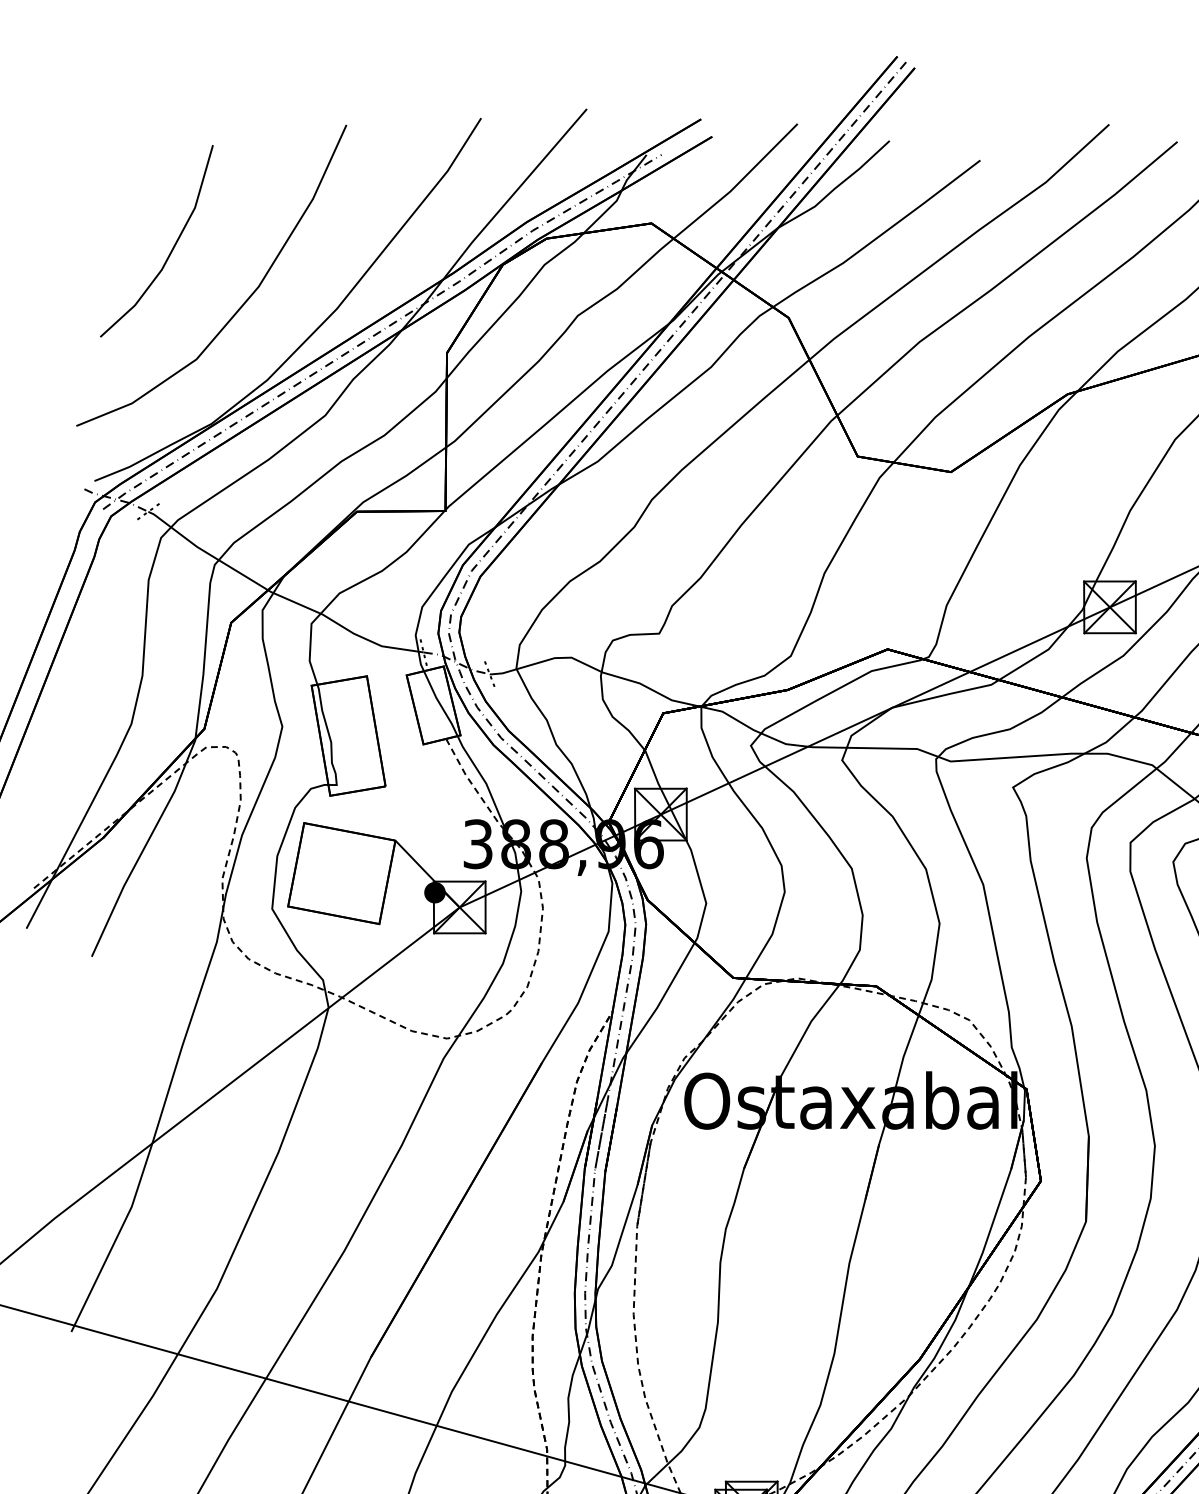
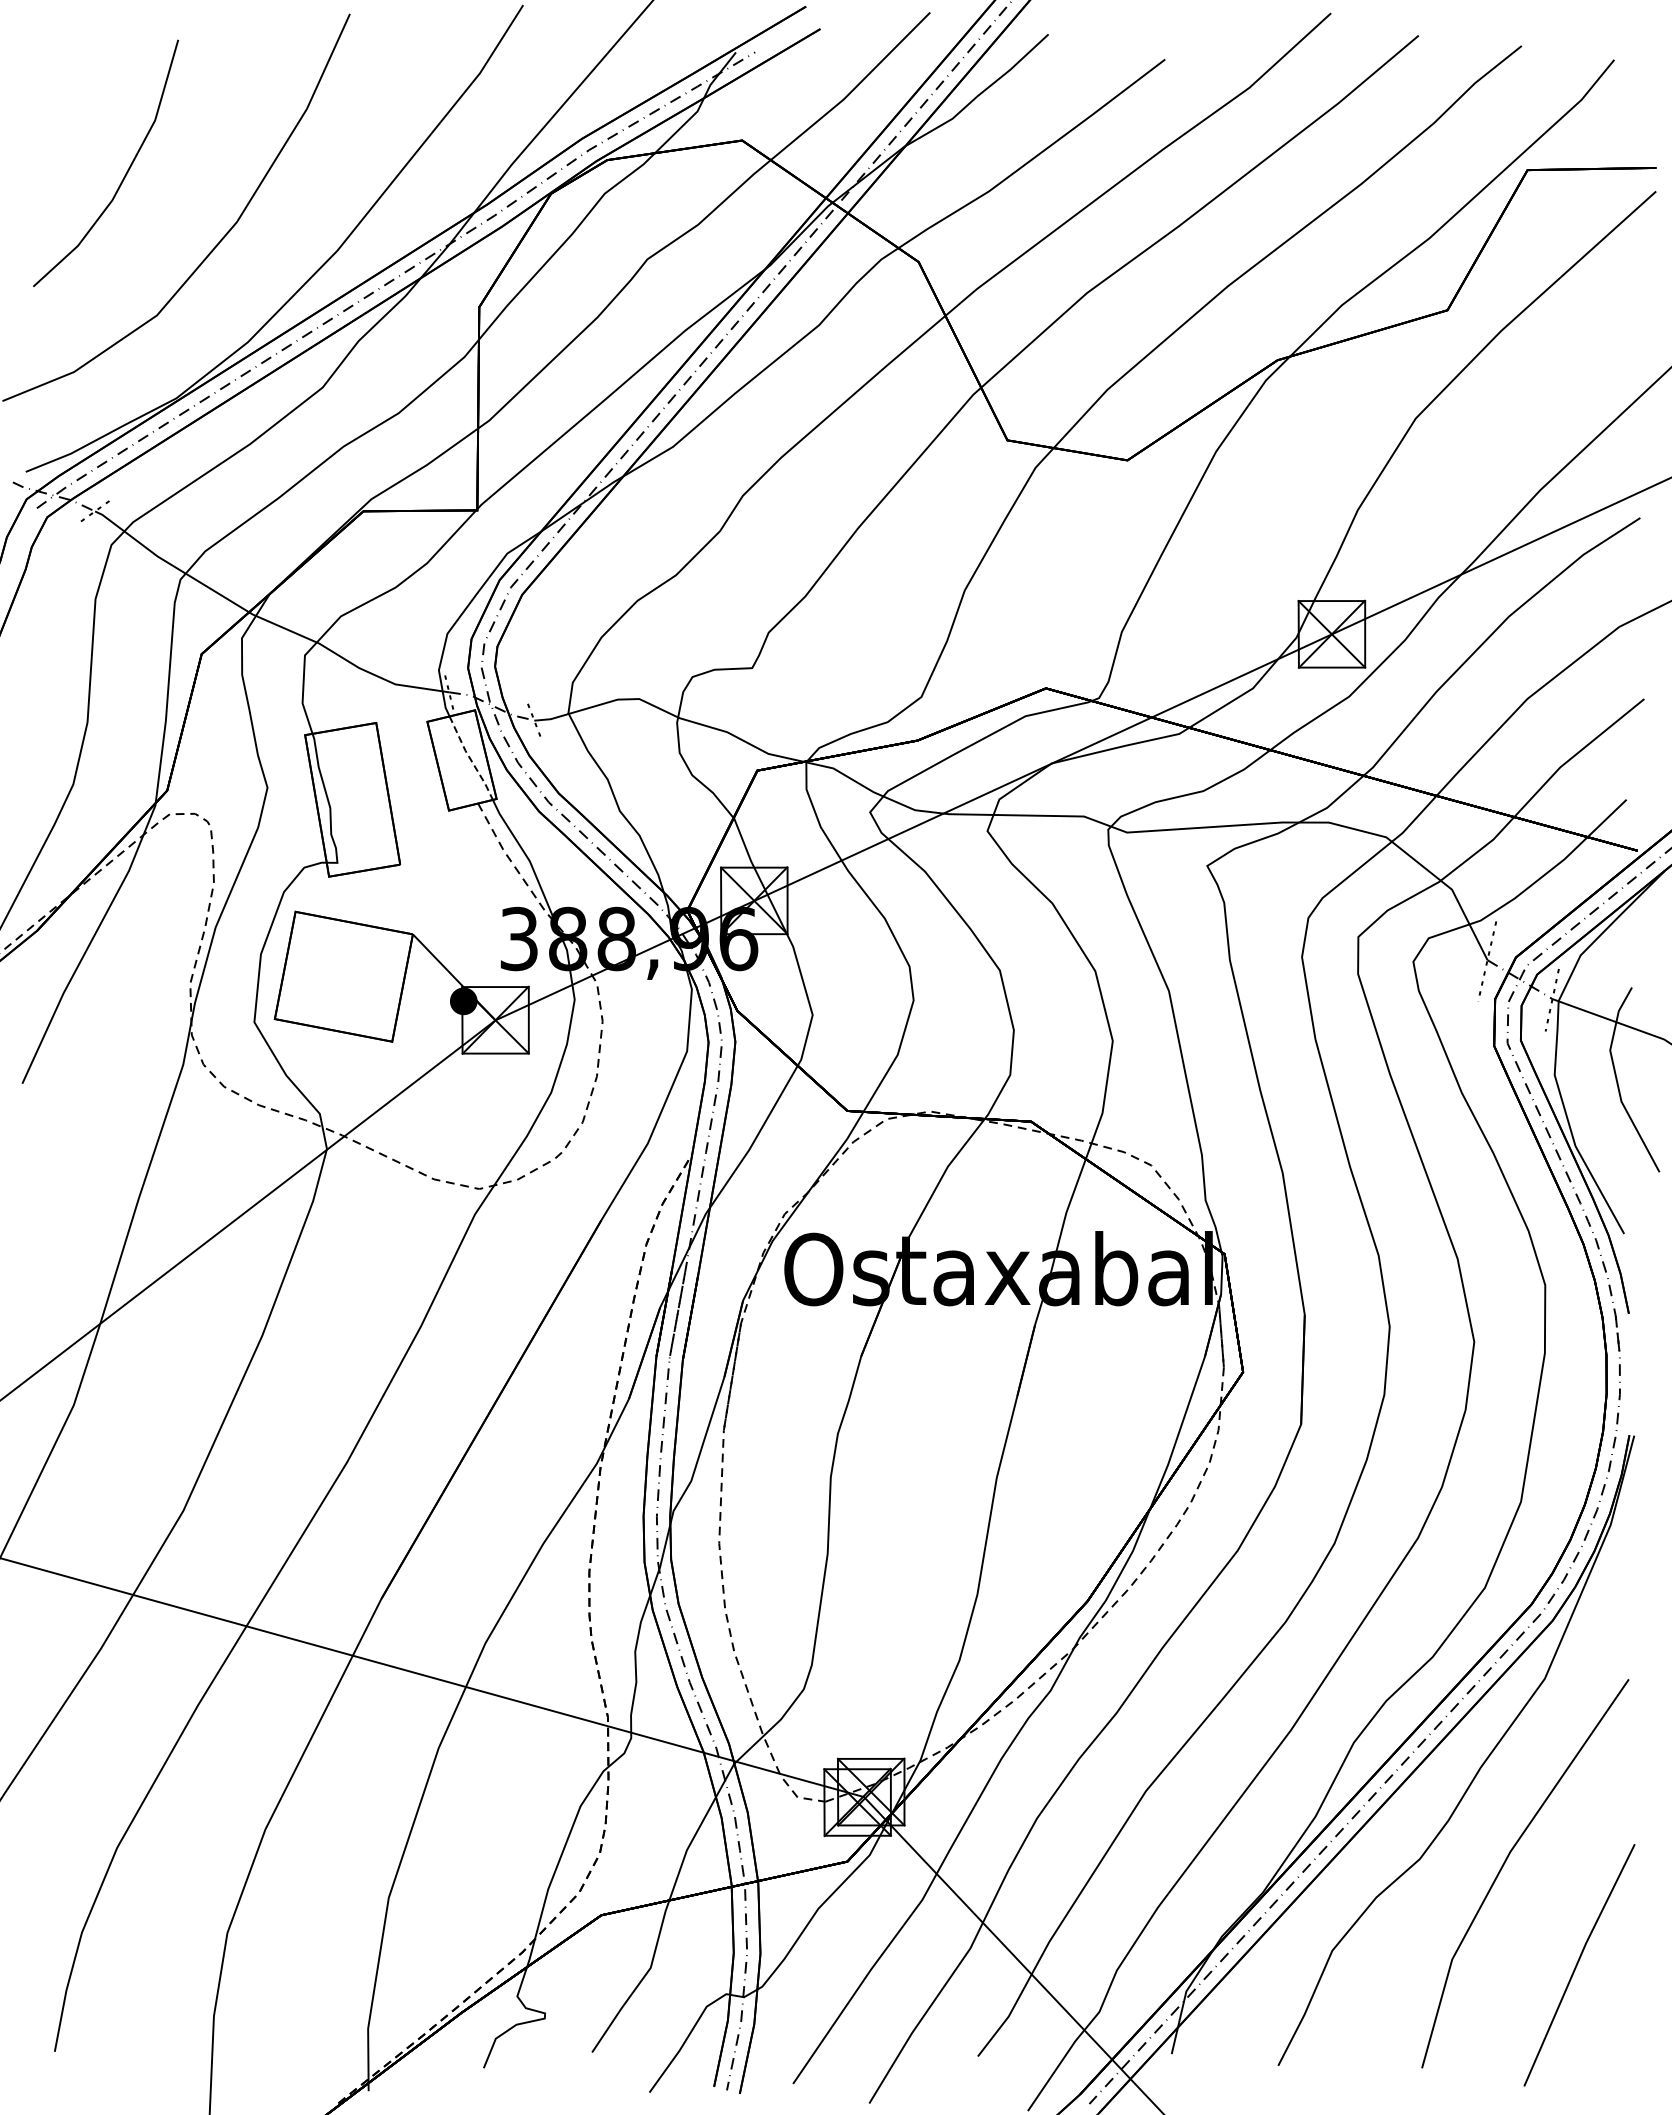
line: (440, 704) -> (470, 759), solid -> dashed

